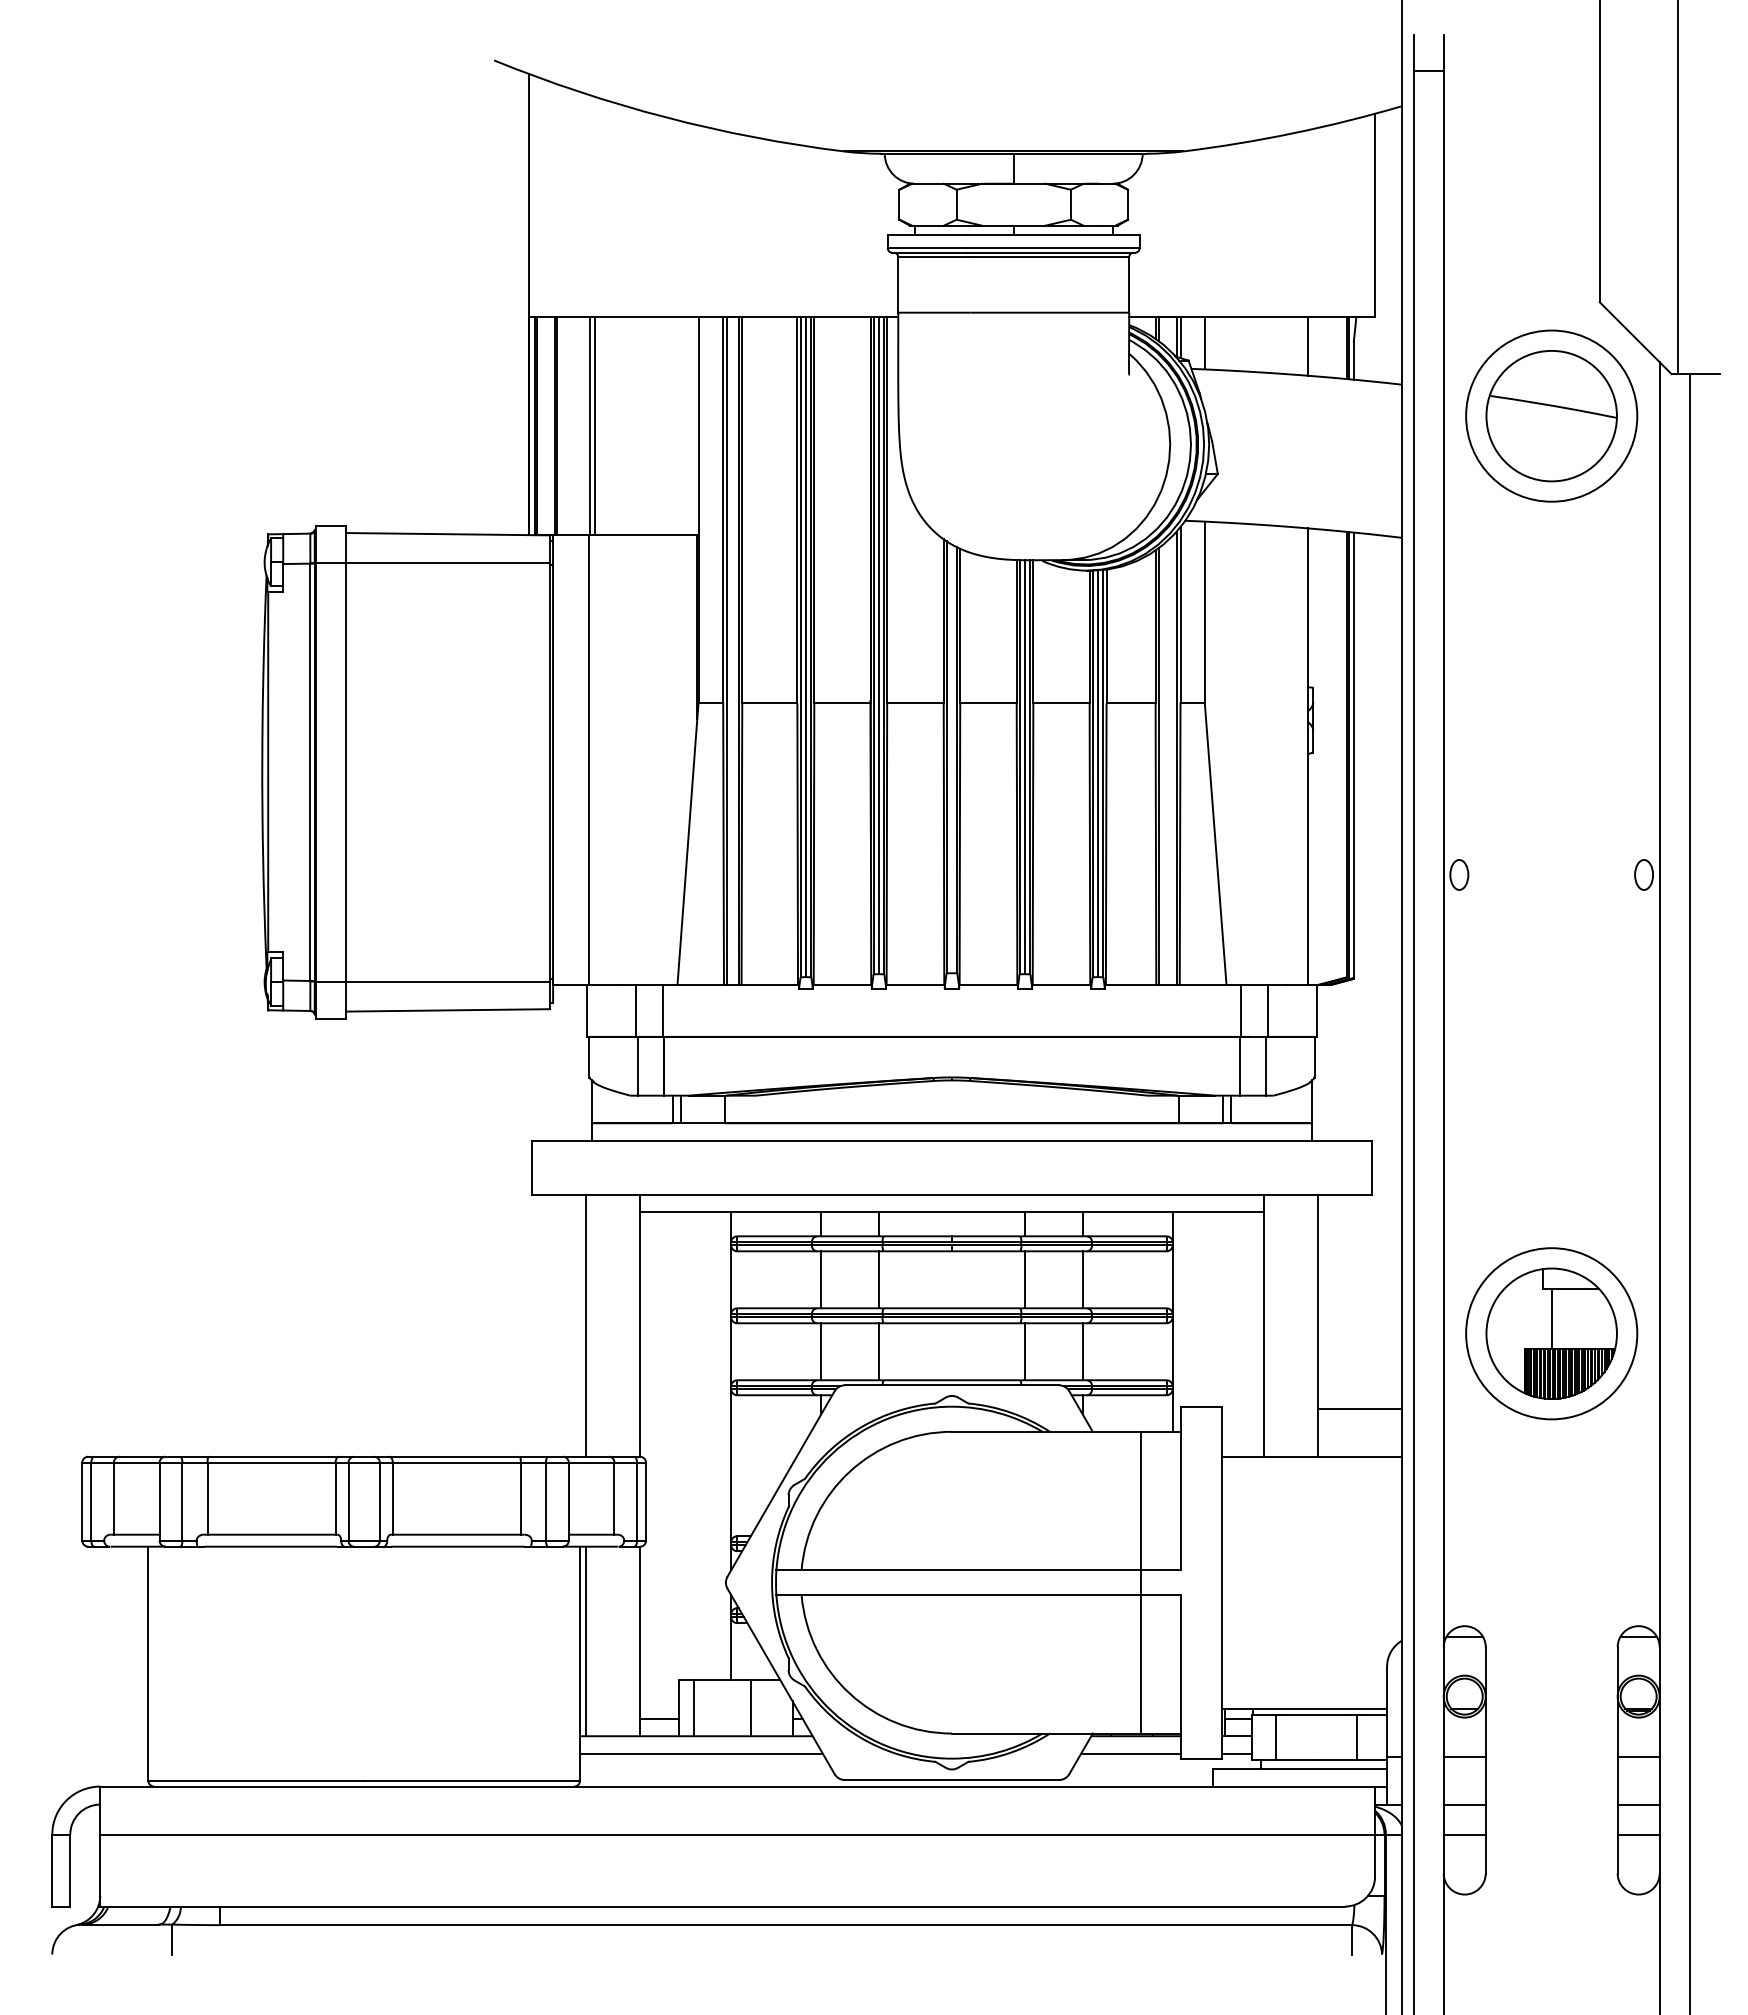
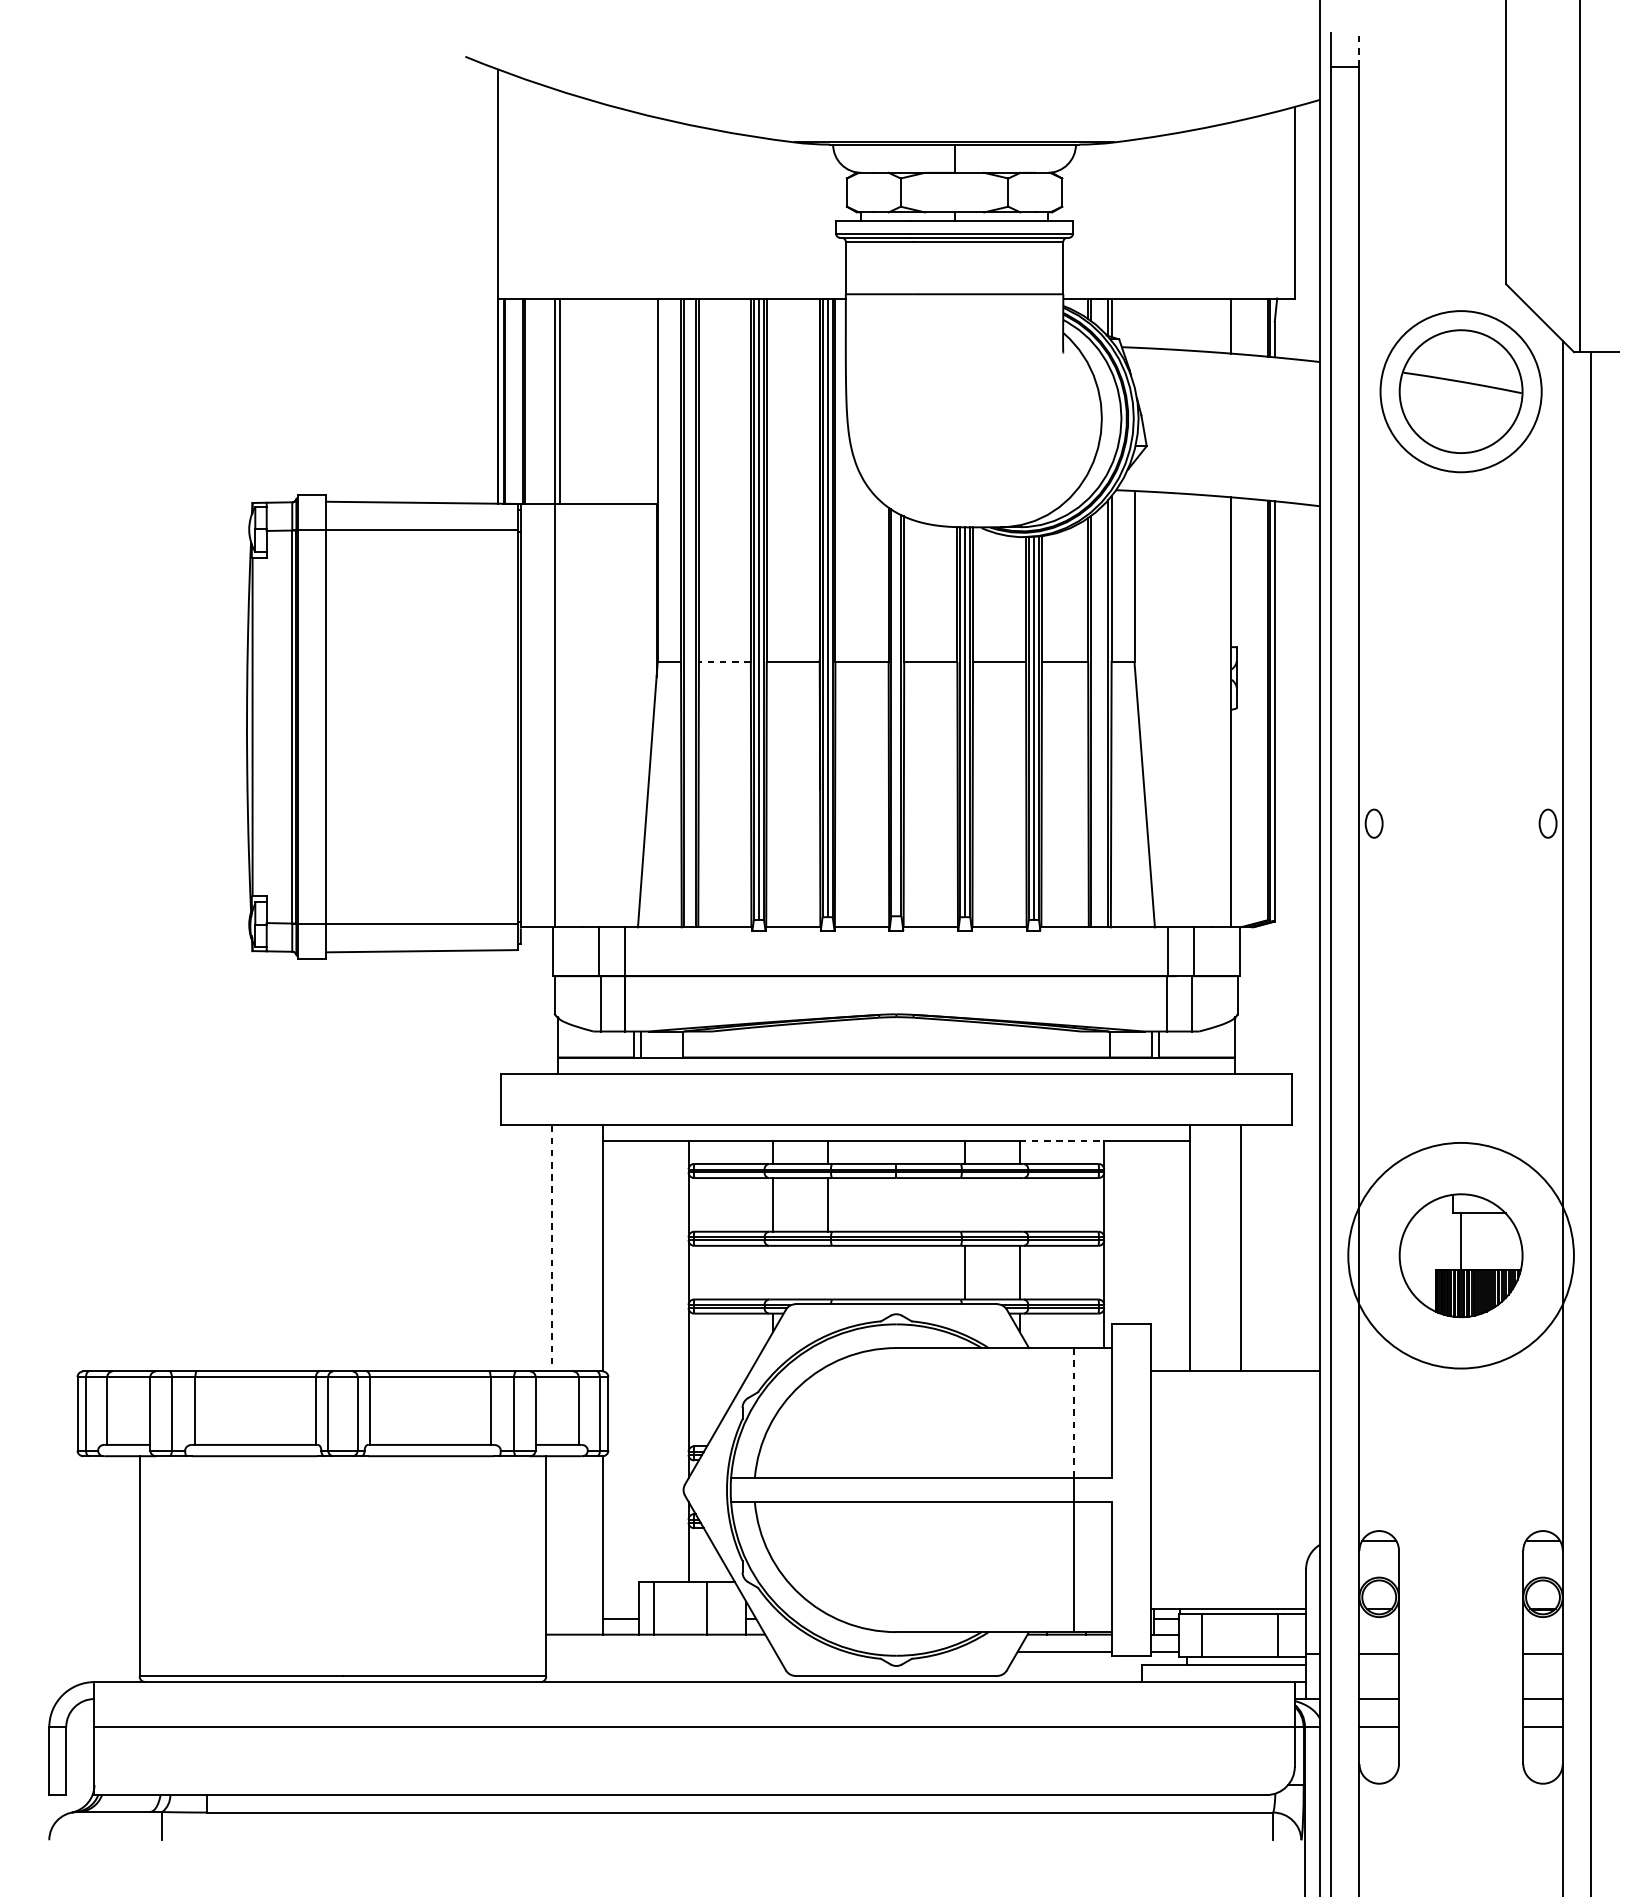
line: (1443, 53) -> (1359, 50), solid -> dashed
line: (1204, 343) -> (1134, 323), removed
line: (769, 703) -> (724, 662), solid -> dashed
line: (1127, 1212) -> (1061, 1141), solid -> dashed
line: (1025, 1279) -> (965, 1204), removed
line: (1082, 1279) -> (1019, 1204), removed
line: (586, 1325) -> (552, 1247), solid -> dashed
circle: (1551, 1333) -> (1460, 1255), size x1.4
line: (821, 1351) -> (773, 1272), removed
line: (878, 1351) -> (827, 1272), removed
line: (1359, 1408) -> (1280, 1326), removed
line: (1140, 1501) -> (1073, 1413), solid -> dashed
line: (586, 1641) -> (552, 1545), removed
line: (701, 1754) -> (660, 1651), removed

